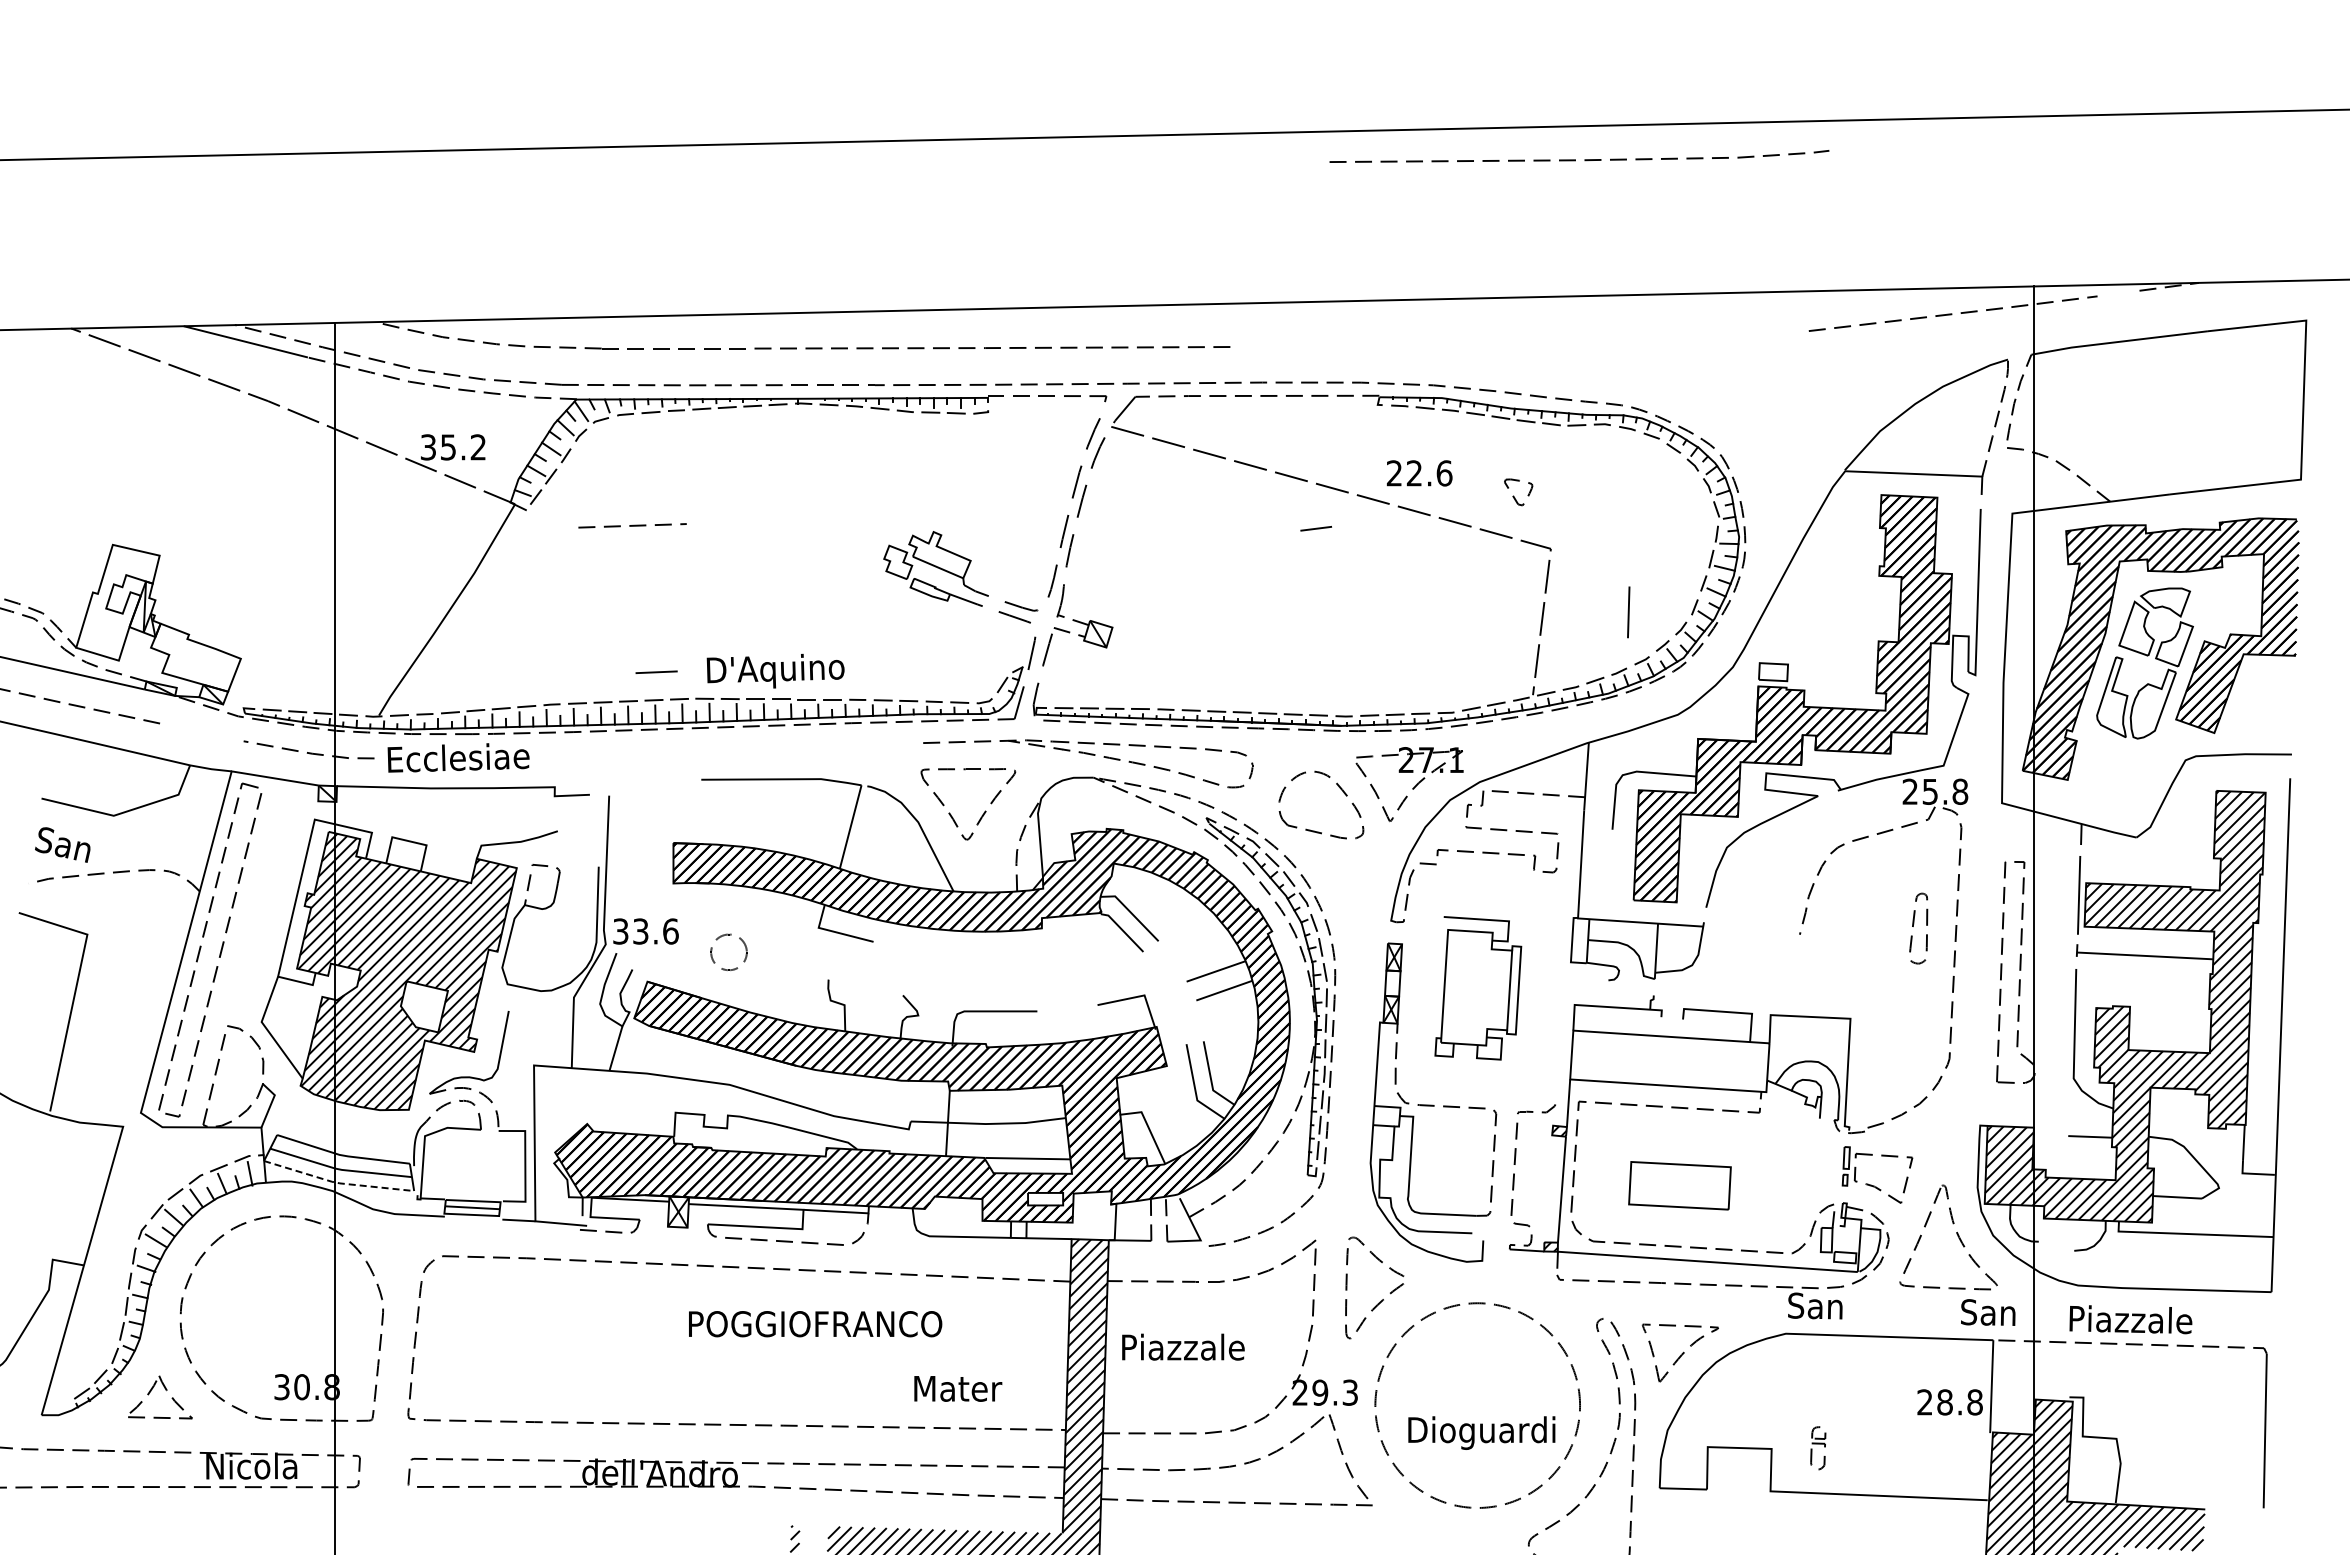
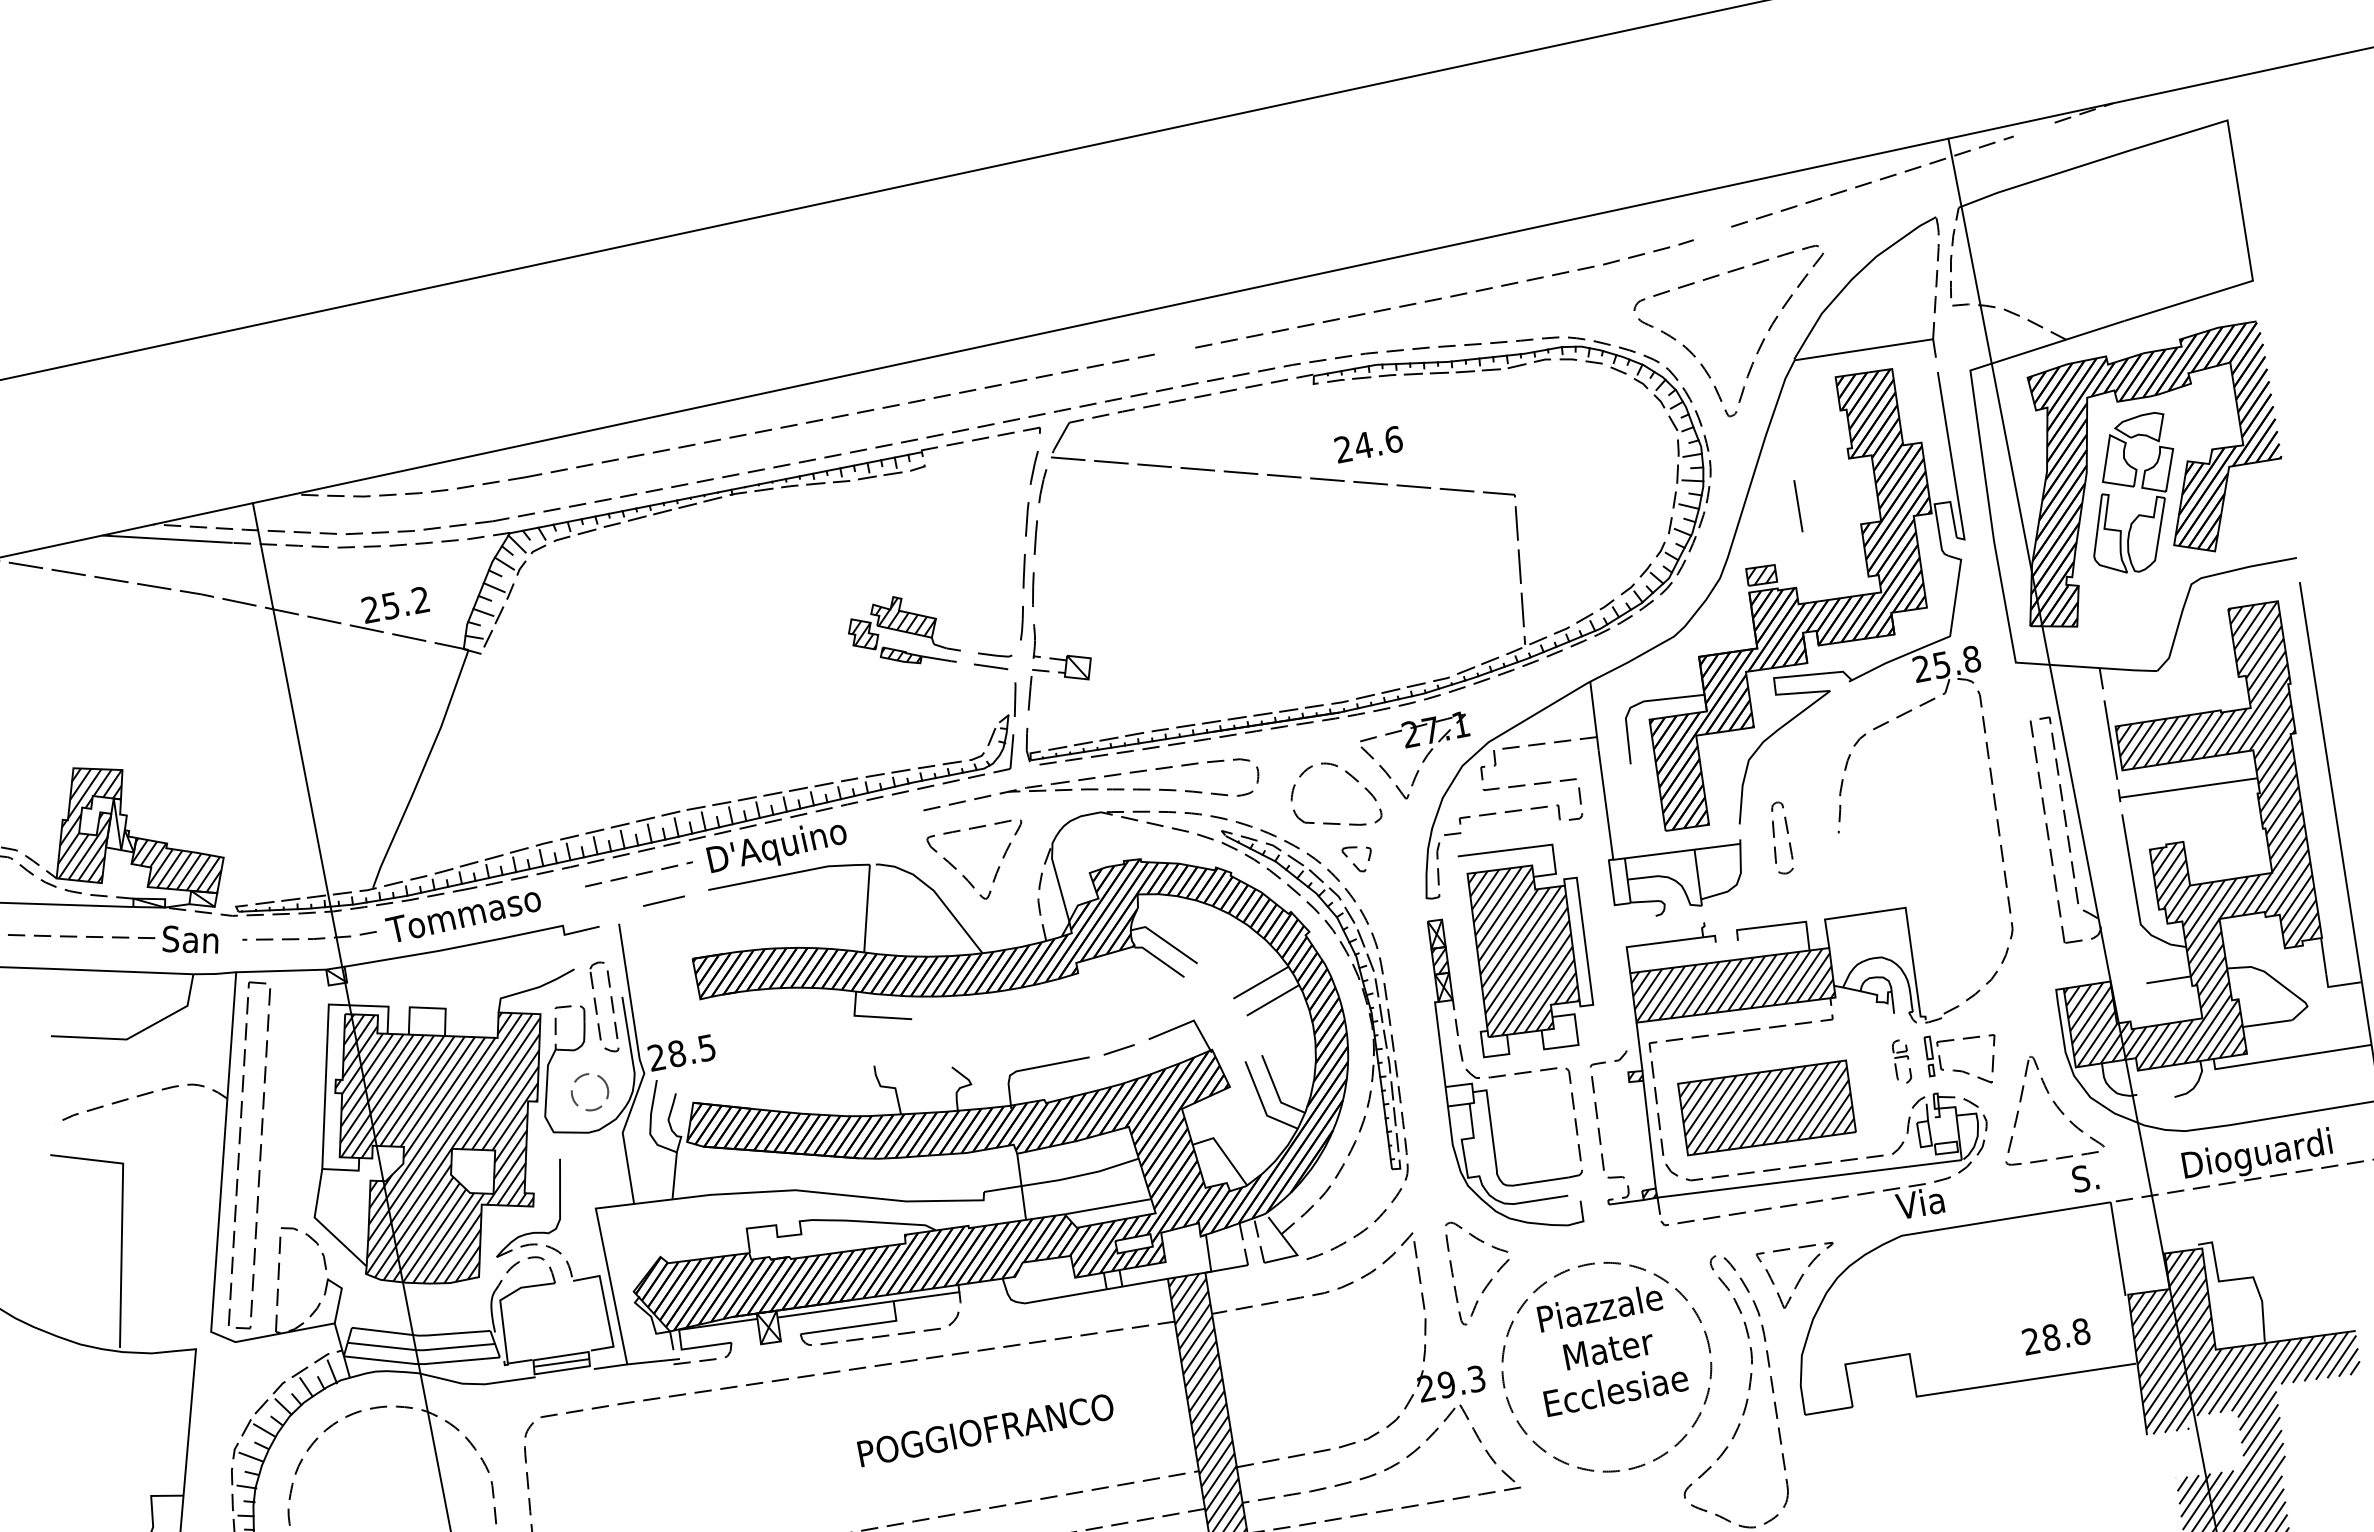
line: (1575, 159) -> (1441, 297), moved
text: (427, 447) -> (369, 610), 35.2 -> 25.2
part: (1813, 451) -> (1759, 346), added
text: (1414, 473) -> (1363, 445), 22.6 -> 24.6
part: (1518, 492) -> (1358, 859), moved
line: (632, 525) -> (638, 874), moved
line: (1315, 528) -> (1118, 1049), moved
hatch: (941, 554) -> (905, 618), added
hatch: (897, 561) -> (862, 633), added
hatch: (930, 589) -> (901, 655), added
hatch: (118, 602) -> (90, 824), added
line: (1628, 612) -> (1798, 506), moved
hatch: (194, 657) -> (176, 865), added
line: (656, 671) -> (663, 900), moved
text: (775, 671) -> (777, 848), moved
hatch: (1773, 671) -> (1761, 574), added
text: (460, 757) -> (462, 914), Ecclesiae -> Tommaso
text: (62, 844) -> (189, 939), moved
part: (572, 873) -> (597, 1008), added
part: (1918, 928) -> (1780, 838), moved
text: (645, 931) -> (681, 1052), 33.6 -> 28.5
part: (724, 936) -> (582, 1077), moved
hatch: (1392, 983) -> (1440, 960), added
part: (1478, 988) -> (1527, 949), size x1.43
hatch: (1669, 1061) -> (1732, 985), added
line: (337, 1182) -> (421, 1363), dashed -> solid
part: (1679, 1185) -> (1766, 1107), size x1.67
text: (1814, 1305) -> (1924, 1201), San -> Via
text: (1997, 1315) -> (2110, 1176), San -> S.
text: (2144, 1322) -> (2258, 1155), Piazzale -> Dioguardi
text: (815, 1324) -> (986, 1430), moved
text: (1183, 1346) -> (1600, 1307), moved
text: (958, 1388) -> (1609, 1348), moved
text: (1949, 1402) -> (2055, 1336), moved
text: (1481, 1432) -> (1615, 1393), Dioguardi -> Ecclesiae
part: (1818, 1448) -> (1902, 1061), moved

